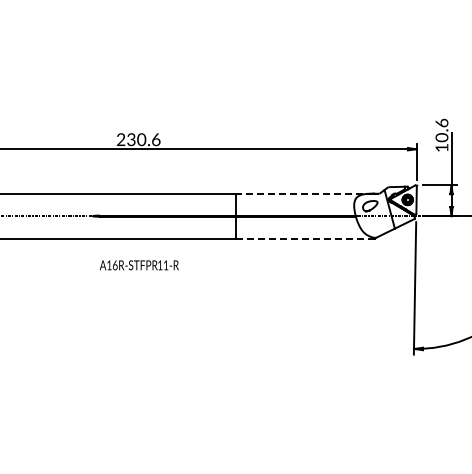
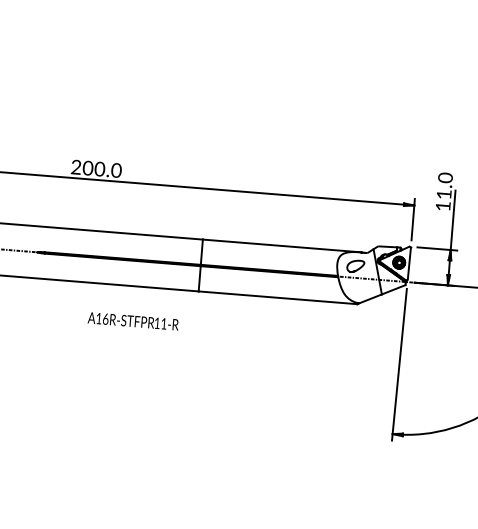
text: (441, 130) -> (444, 186), 10.6 -> 11.0
text: (143, 139) -> (101, 169), 230.6 -> 200.0
line: (304, 193) -> (281, 245), dashed -> solid
line: (305, 238) -> (278, 297), dashed -> solid
text: (139, 265) -> (133, 321), moved

